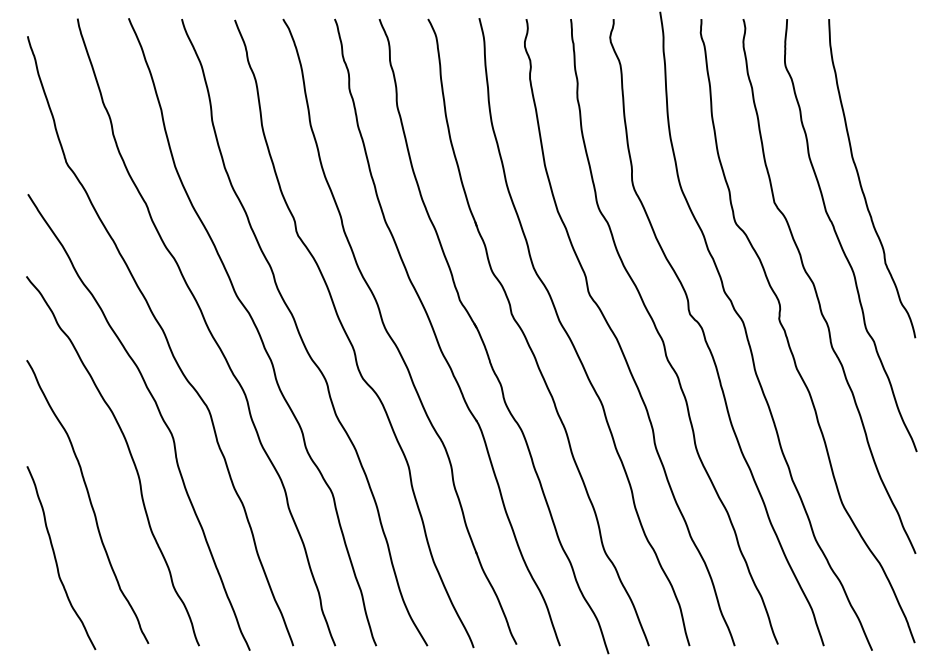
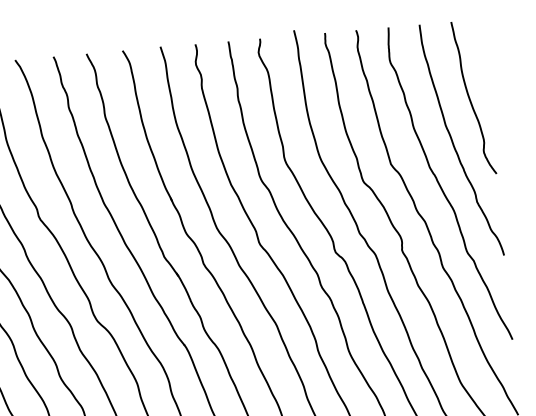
curve: (888, 123) -> (470, 98), added

